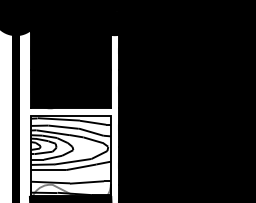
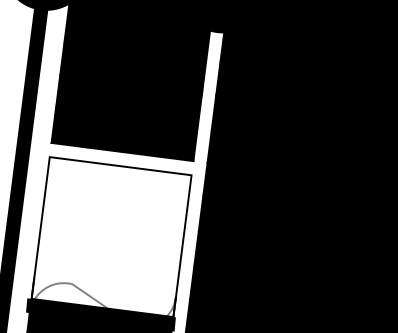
hatch: (70, 156) -> (110, 237), removed

